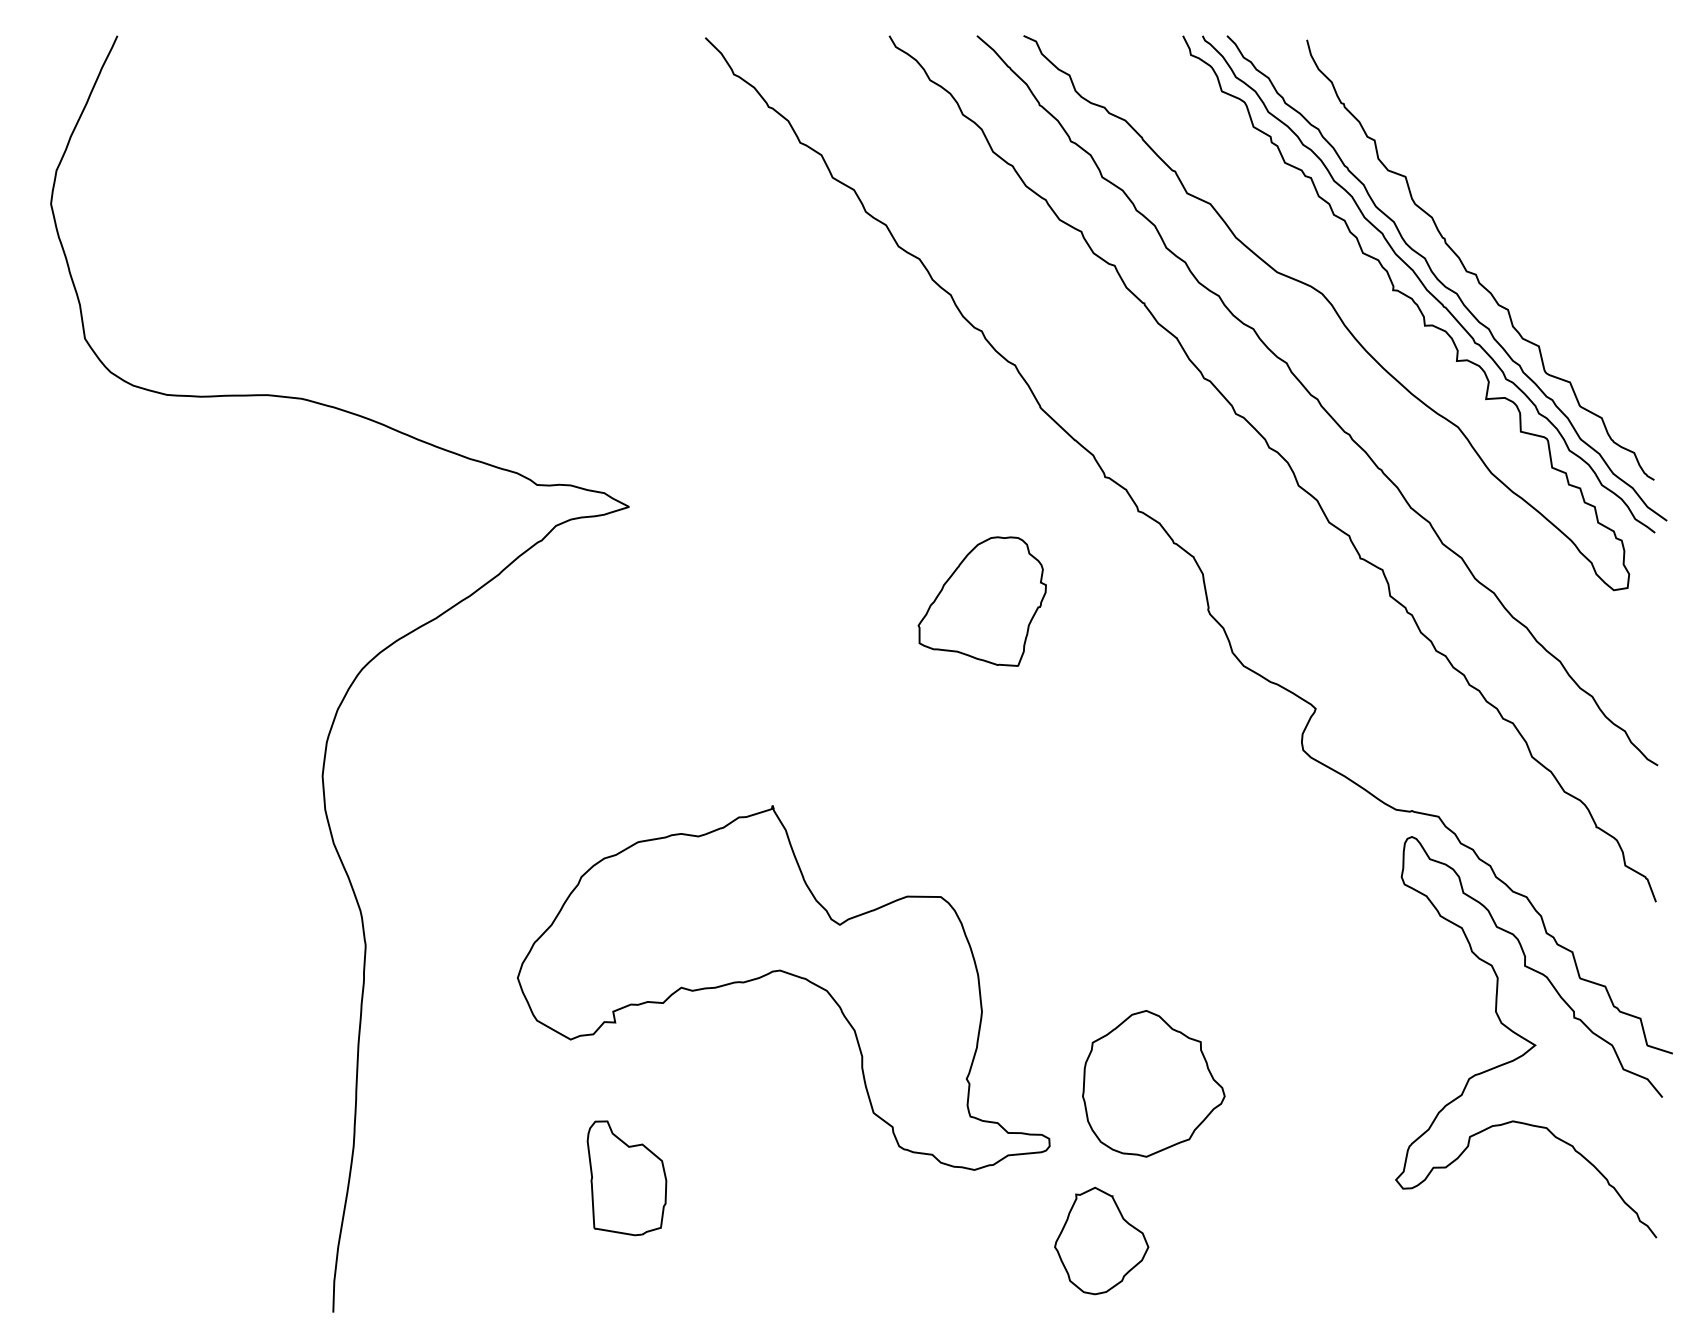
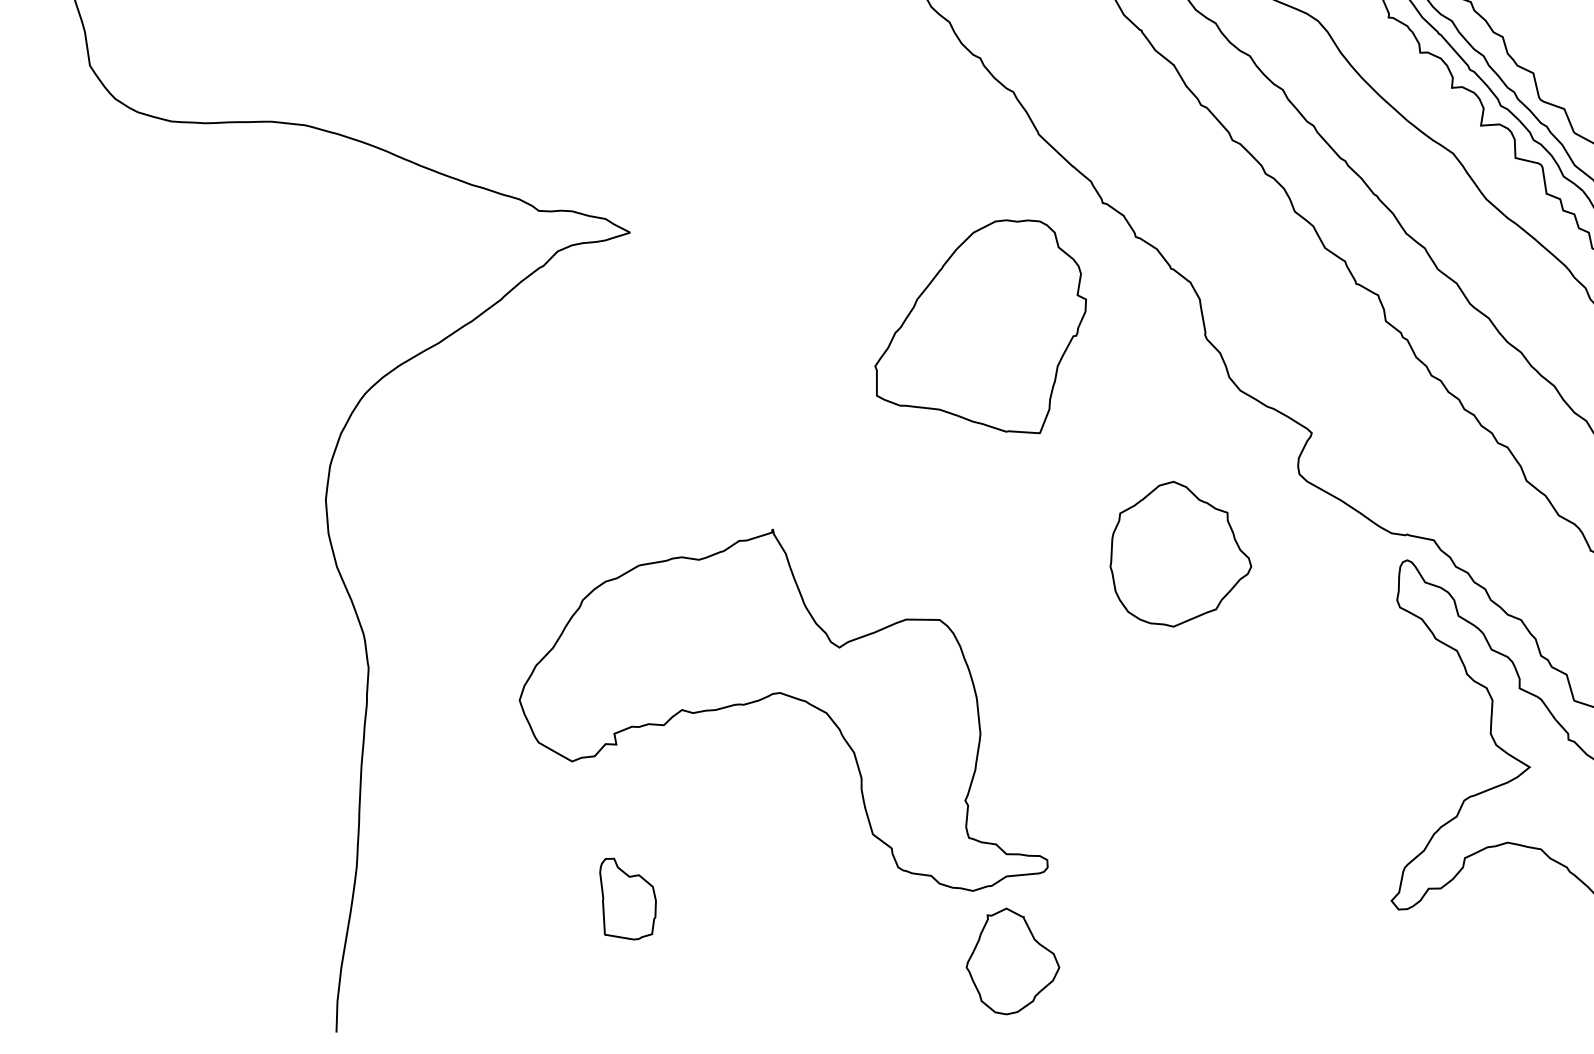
part: (982, 601) -> (981, 326), size x1.67
part: (1153, 1083) -> (1180, 553), moved
part: (626, 1177) -> (627, 898), size x0.71
part: (1101, 1240) -> (1012, 960), moved

